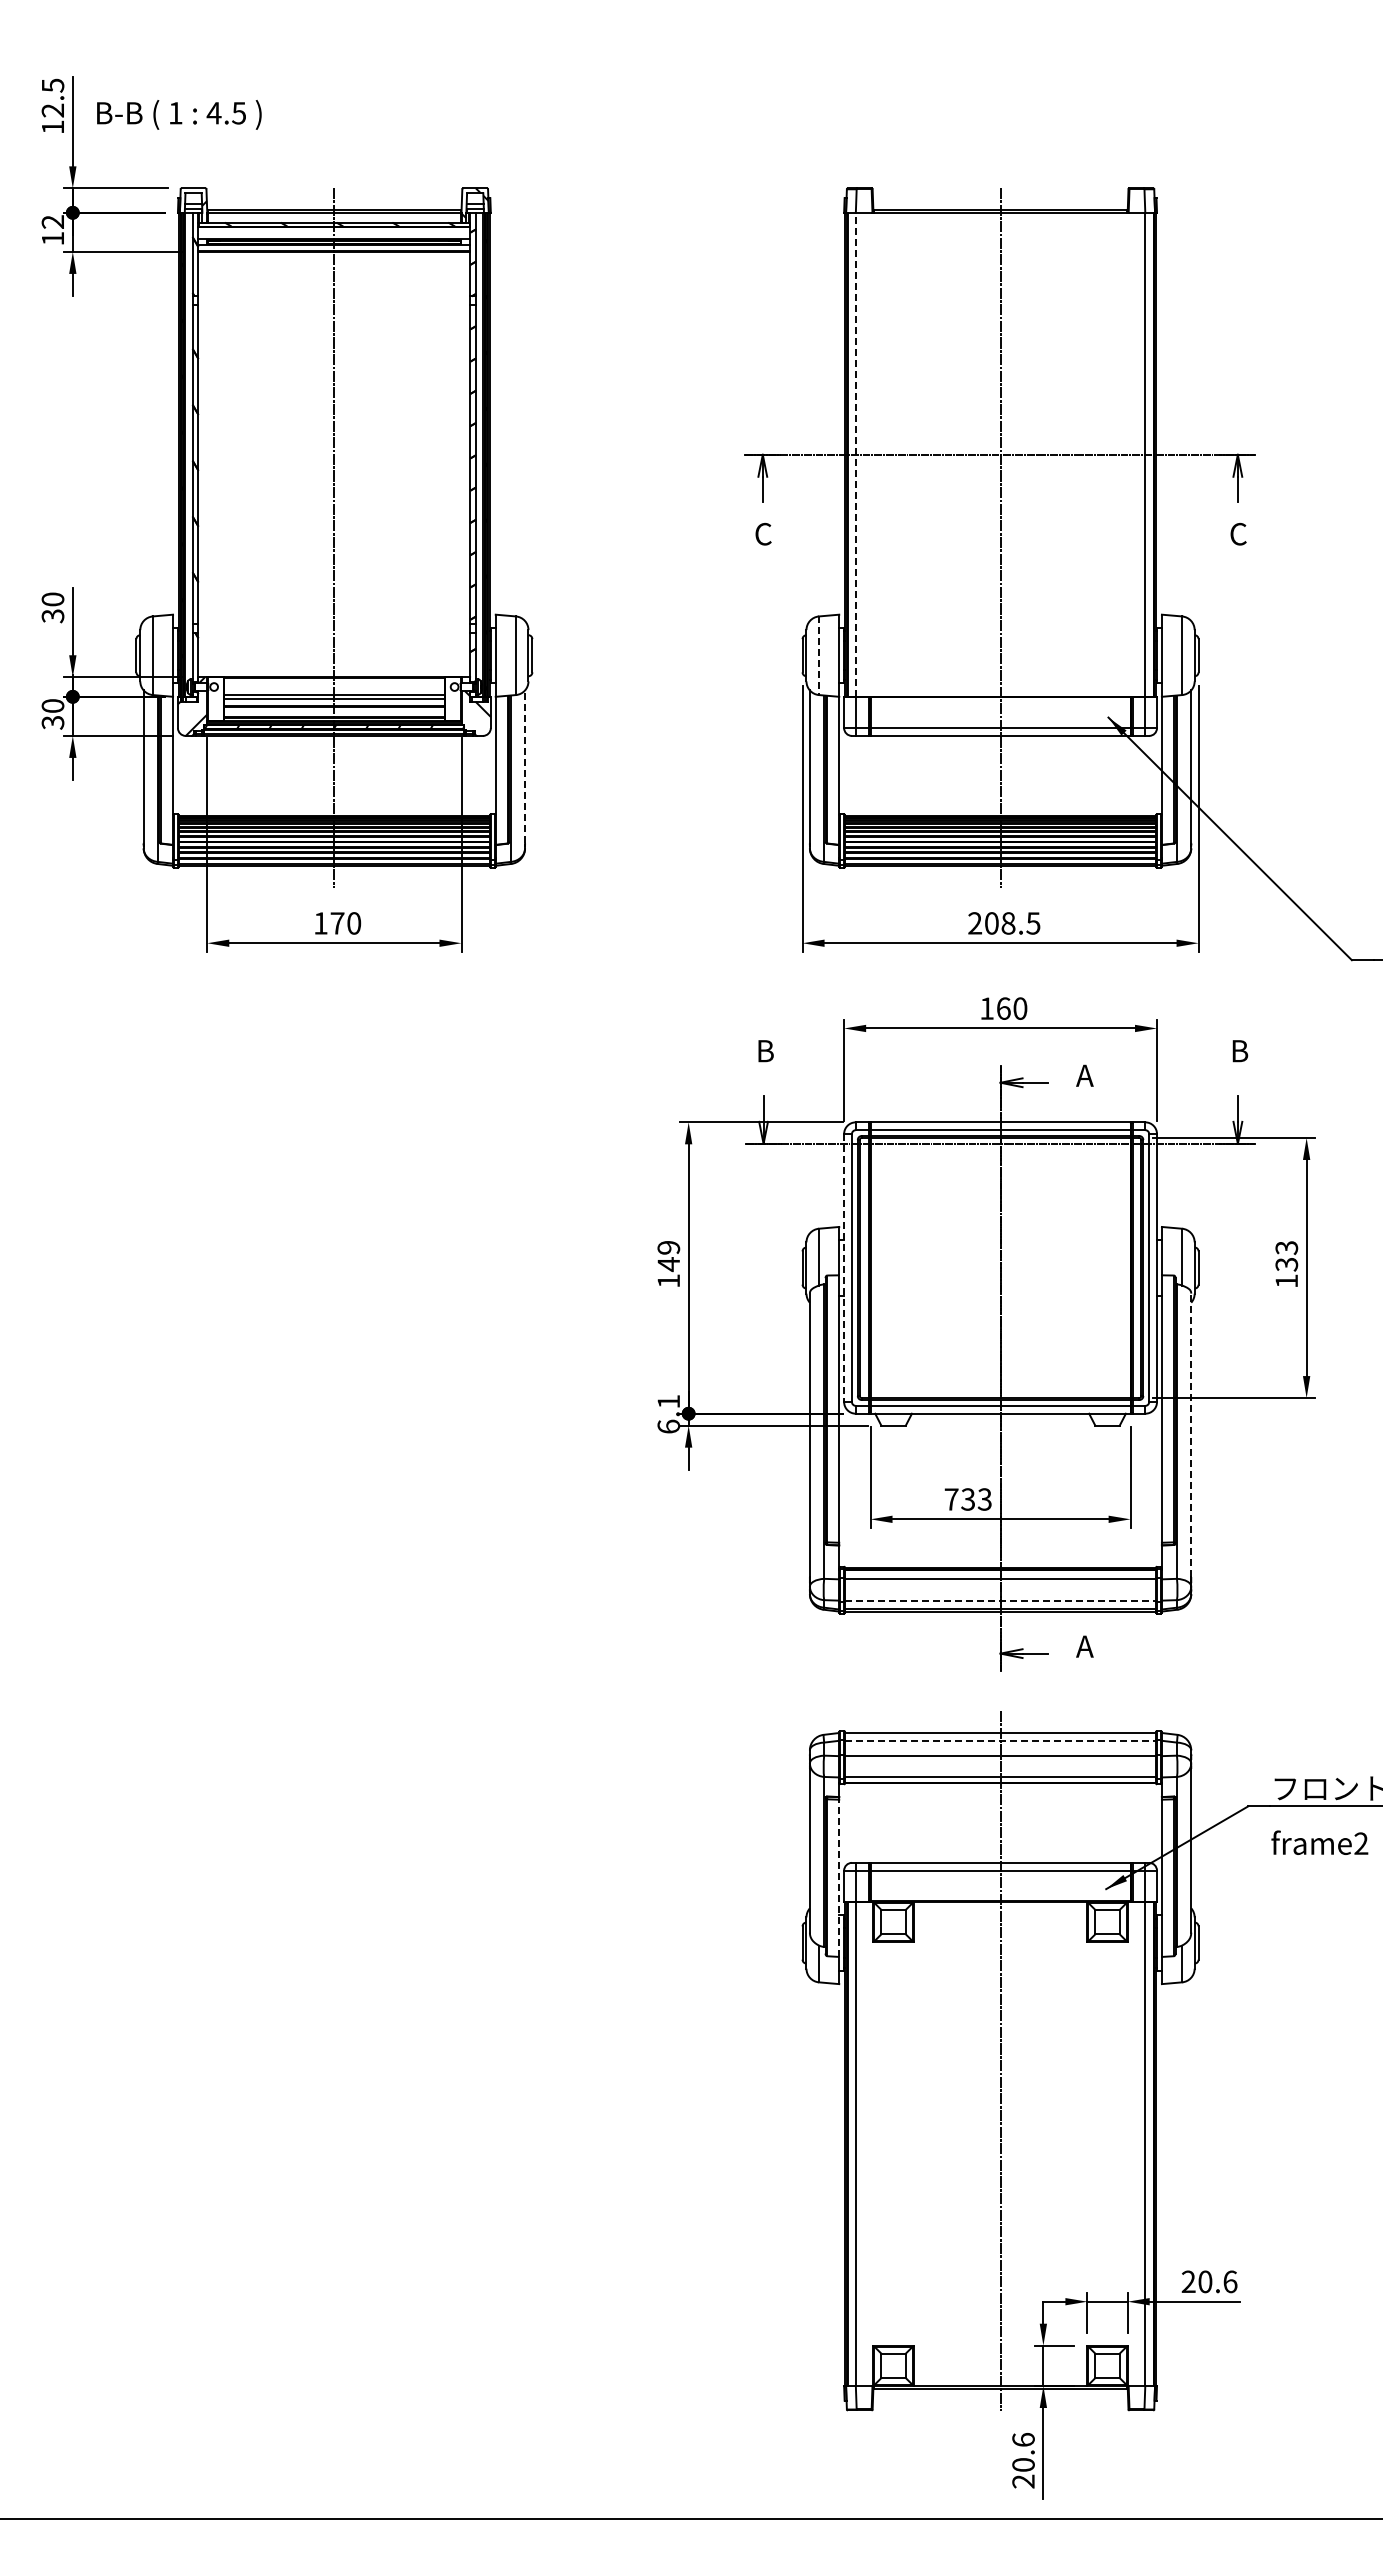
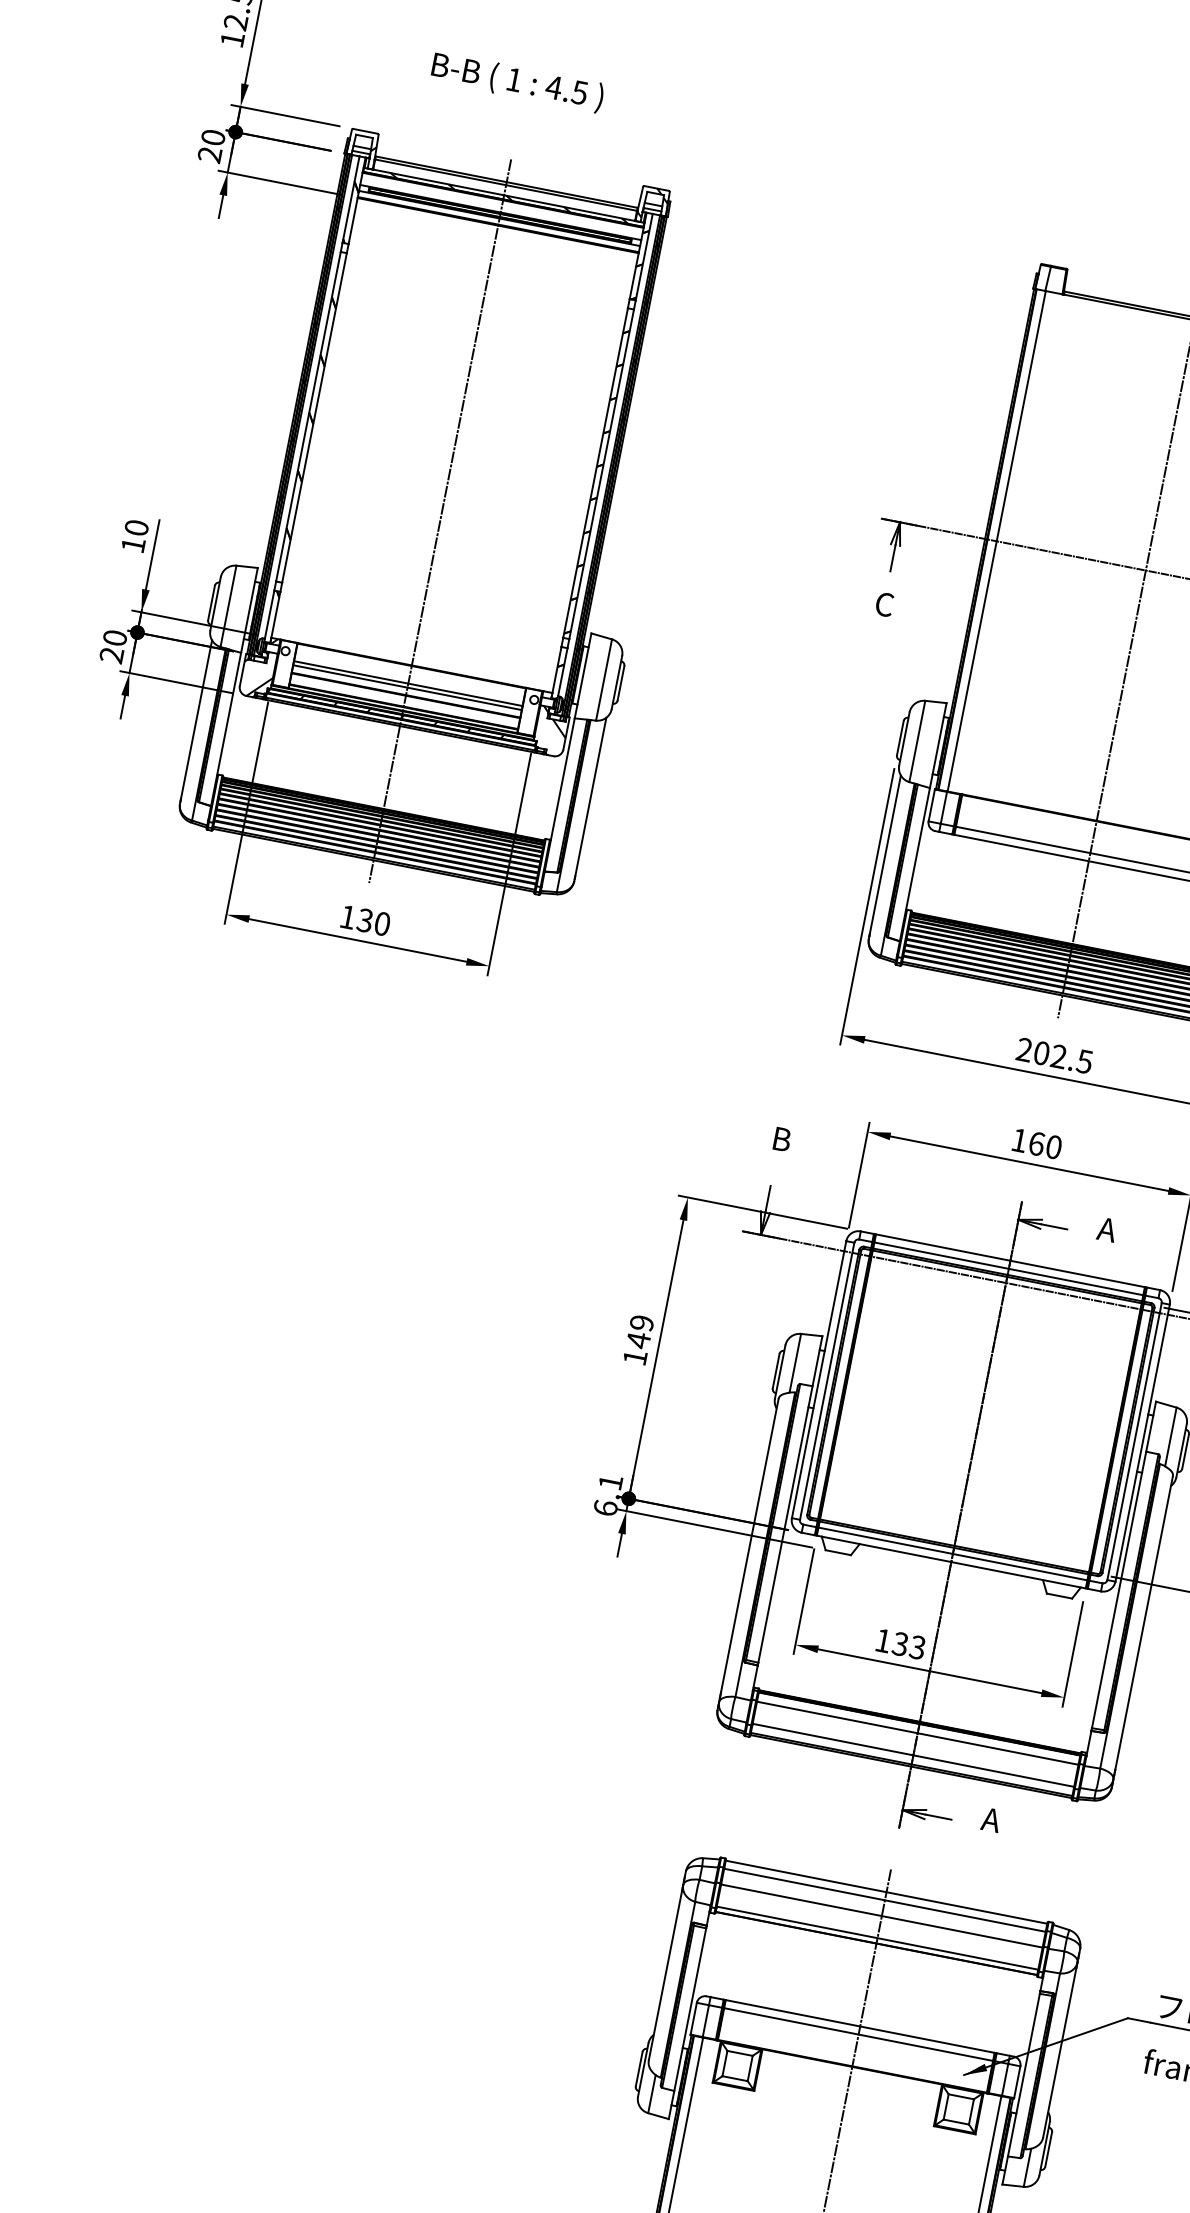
text: (179, 114) -> (517, 81), moved
text: (52, 230) -> (211, 146), 12 -> 20
line: (856, 454) -> (996, 541), dashed -> solid
text: (52, 616) -> (132, 545), 30 -> 10
line: (818, 656) -> (916, 742), dashed -> solid
text: (53, 722) -> (112, 655), 30 -> 20
line: (525, 766) -> (591, 796), dashed -> solid
text: (337, 923) -> (365, 920), 170 -> 130
text: (1008, 923) -> (1058, 1056), 208.5 -> 202.5
line: (844, 1268) -> (819, 1380), dashed -> solid
line: (1191, 1435) -> (1144, 1623), dashed -> solid
text: (951, 1499) -> (883, 1640), 733 -> 133
line: (1001, 1600) -> (914, 1755), dashed -> solid
line: (1001, 1740) -> (886, 1900), dashed -> solid
line: (839, 1878) -> (690, 2009), dashed -> solid

